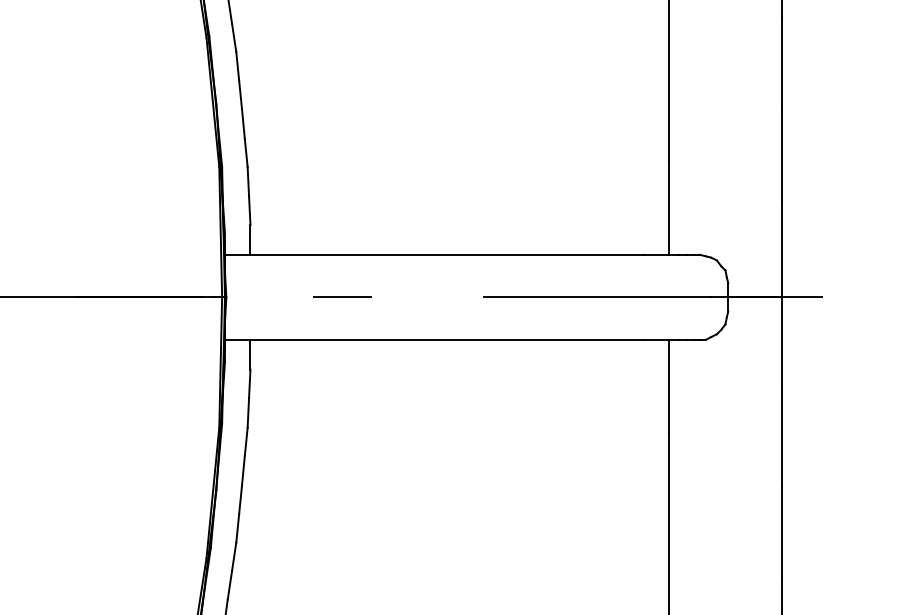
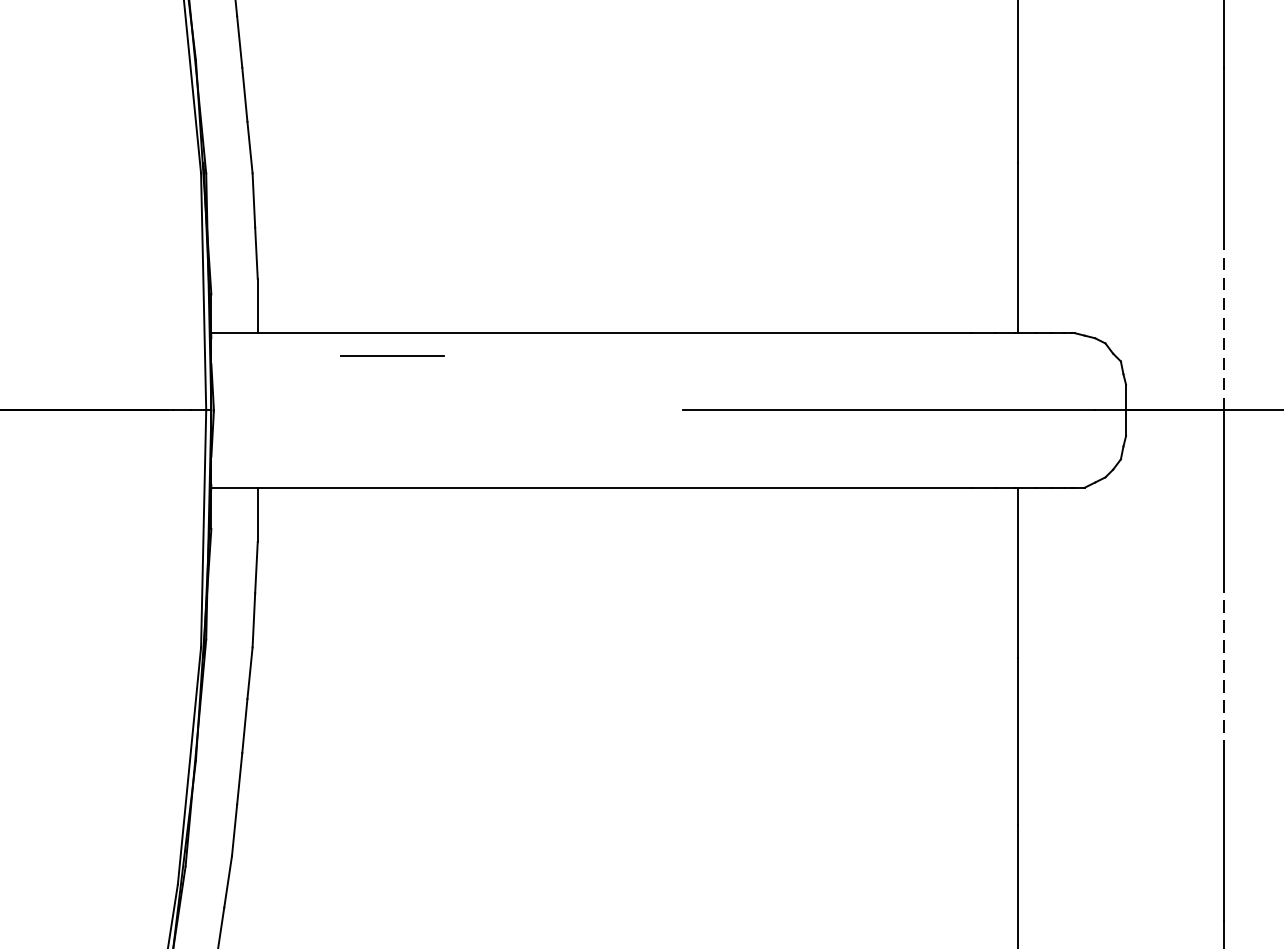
line: (782, 249) -> (1224, 323), solid -> dashed
line: (342, 296) -> (392, 354), moved
line: (782, 439) -> (1224, 668), solid -> dashed

